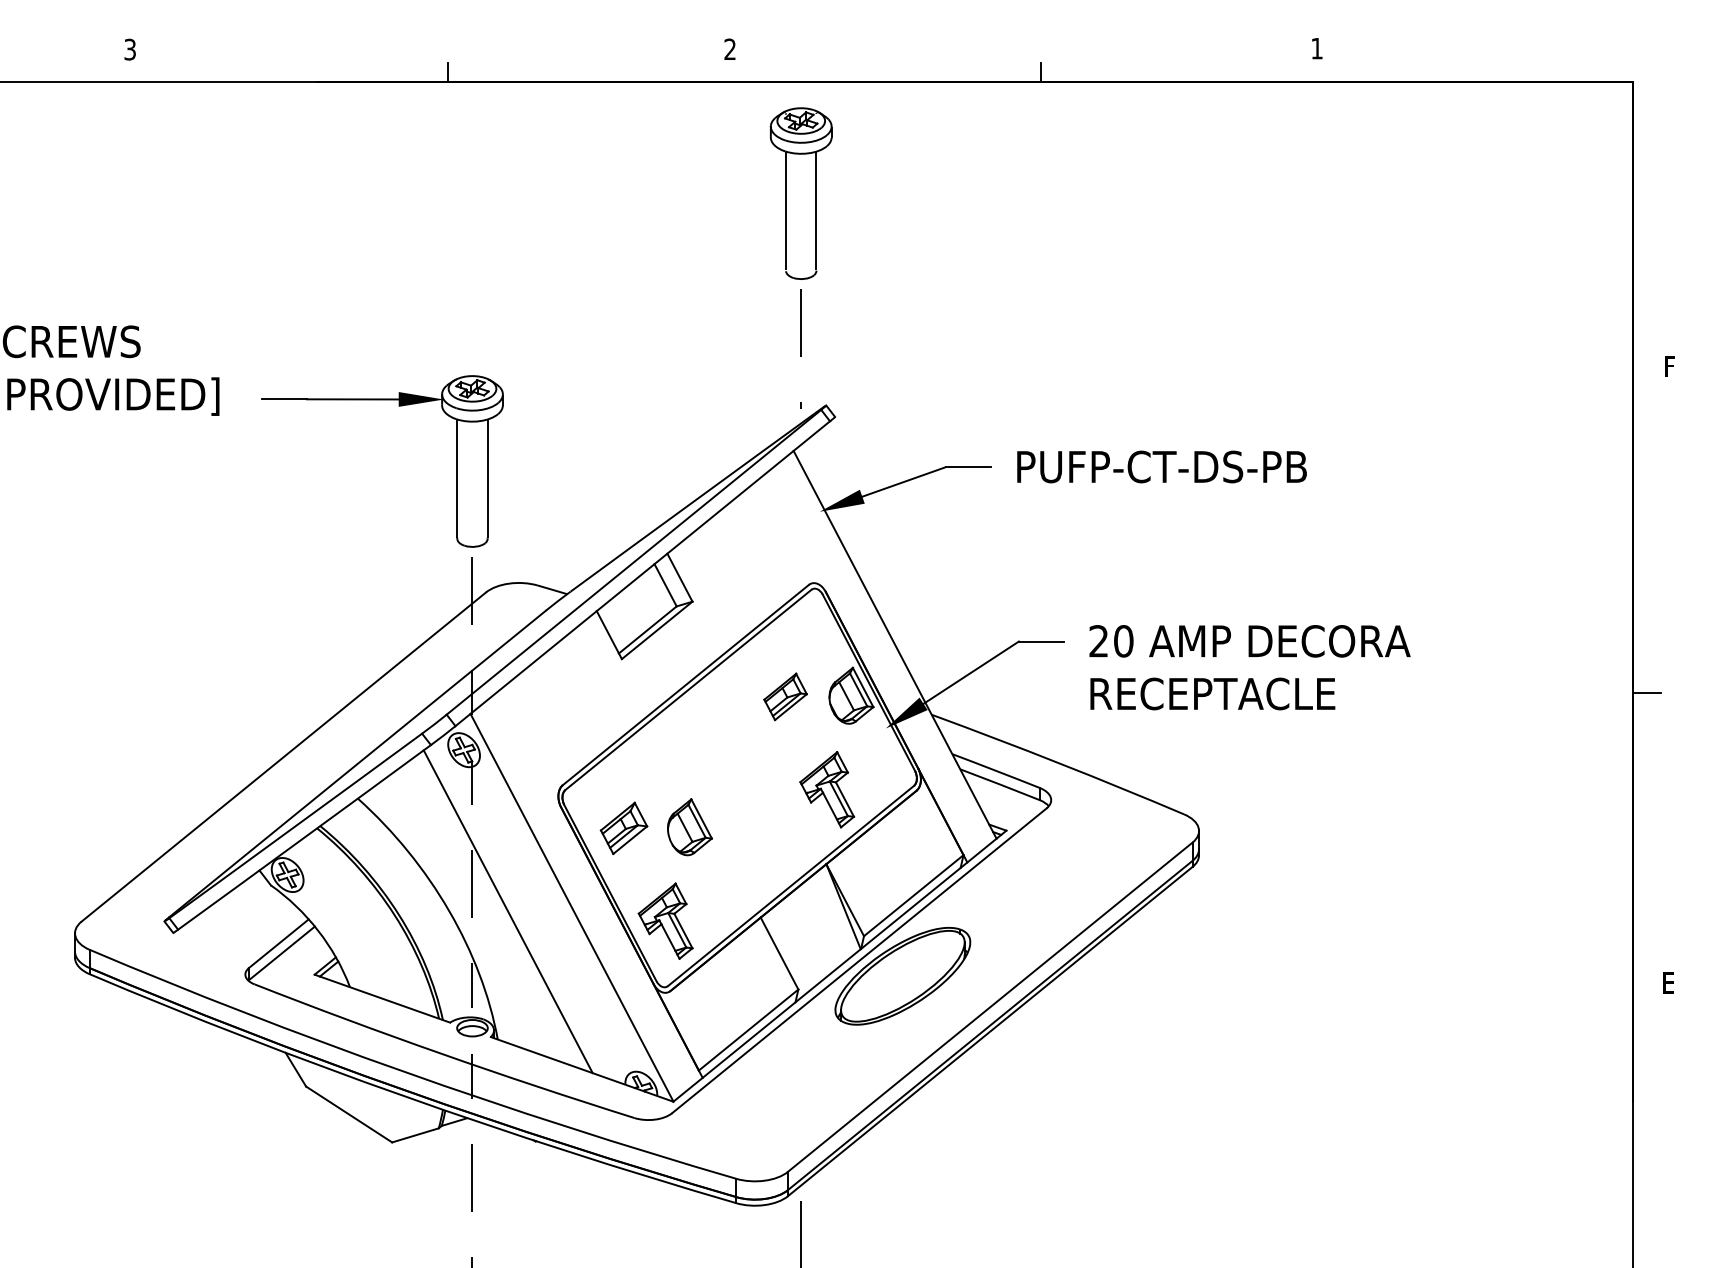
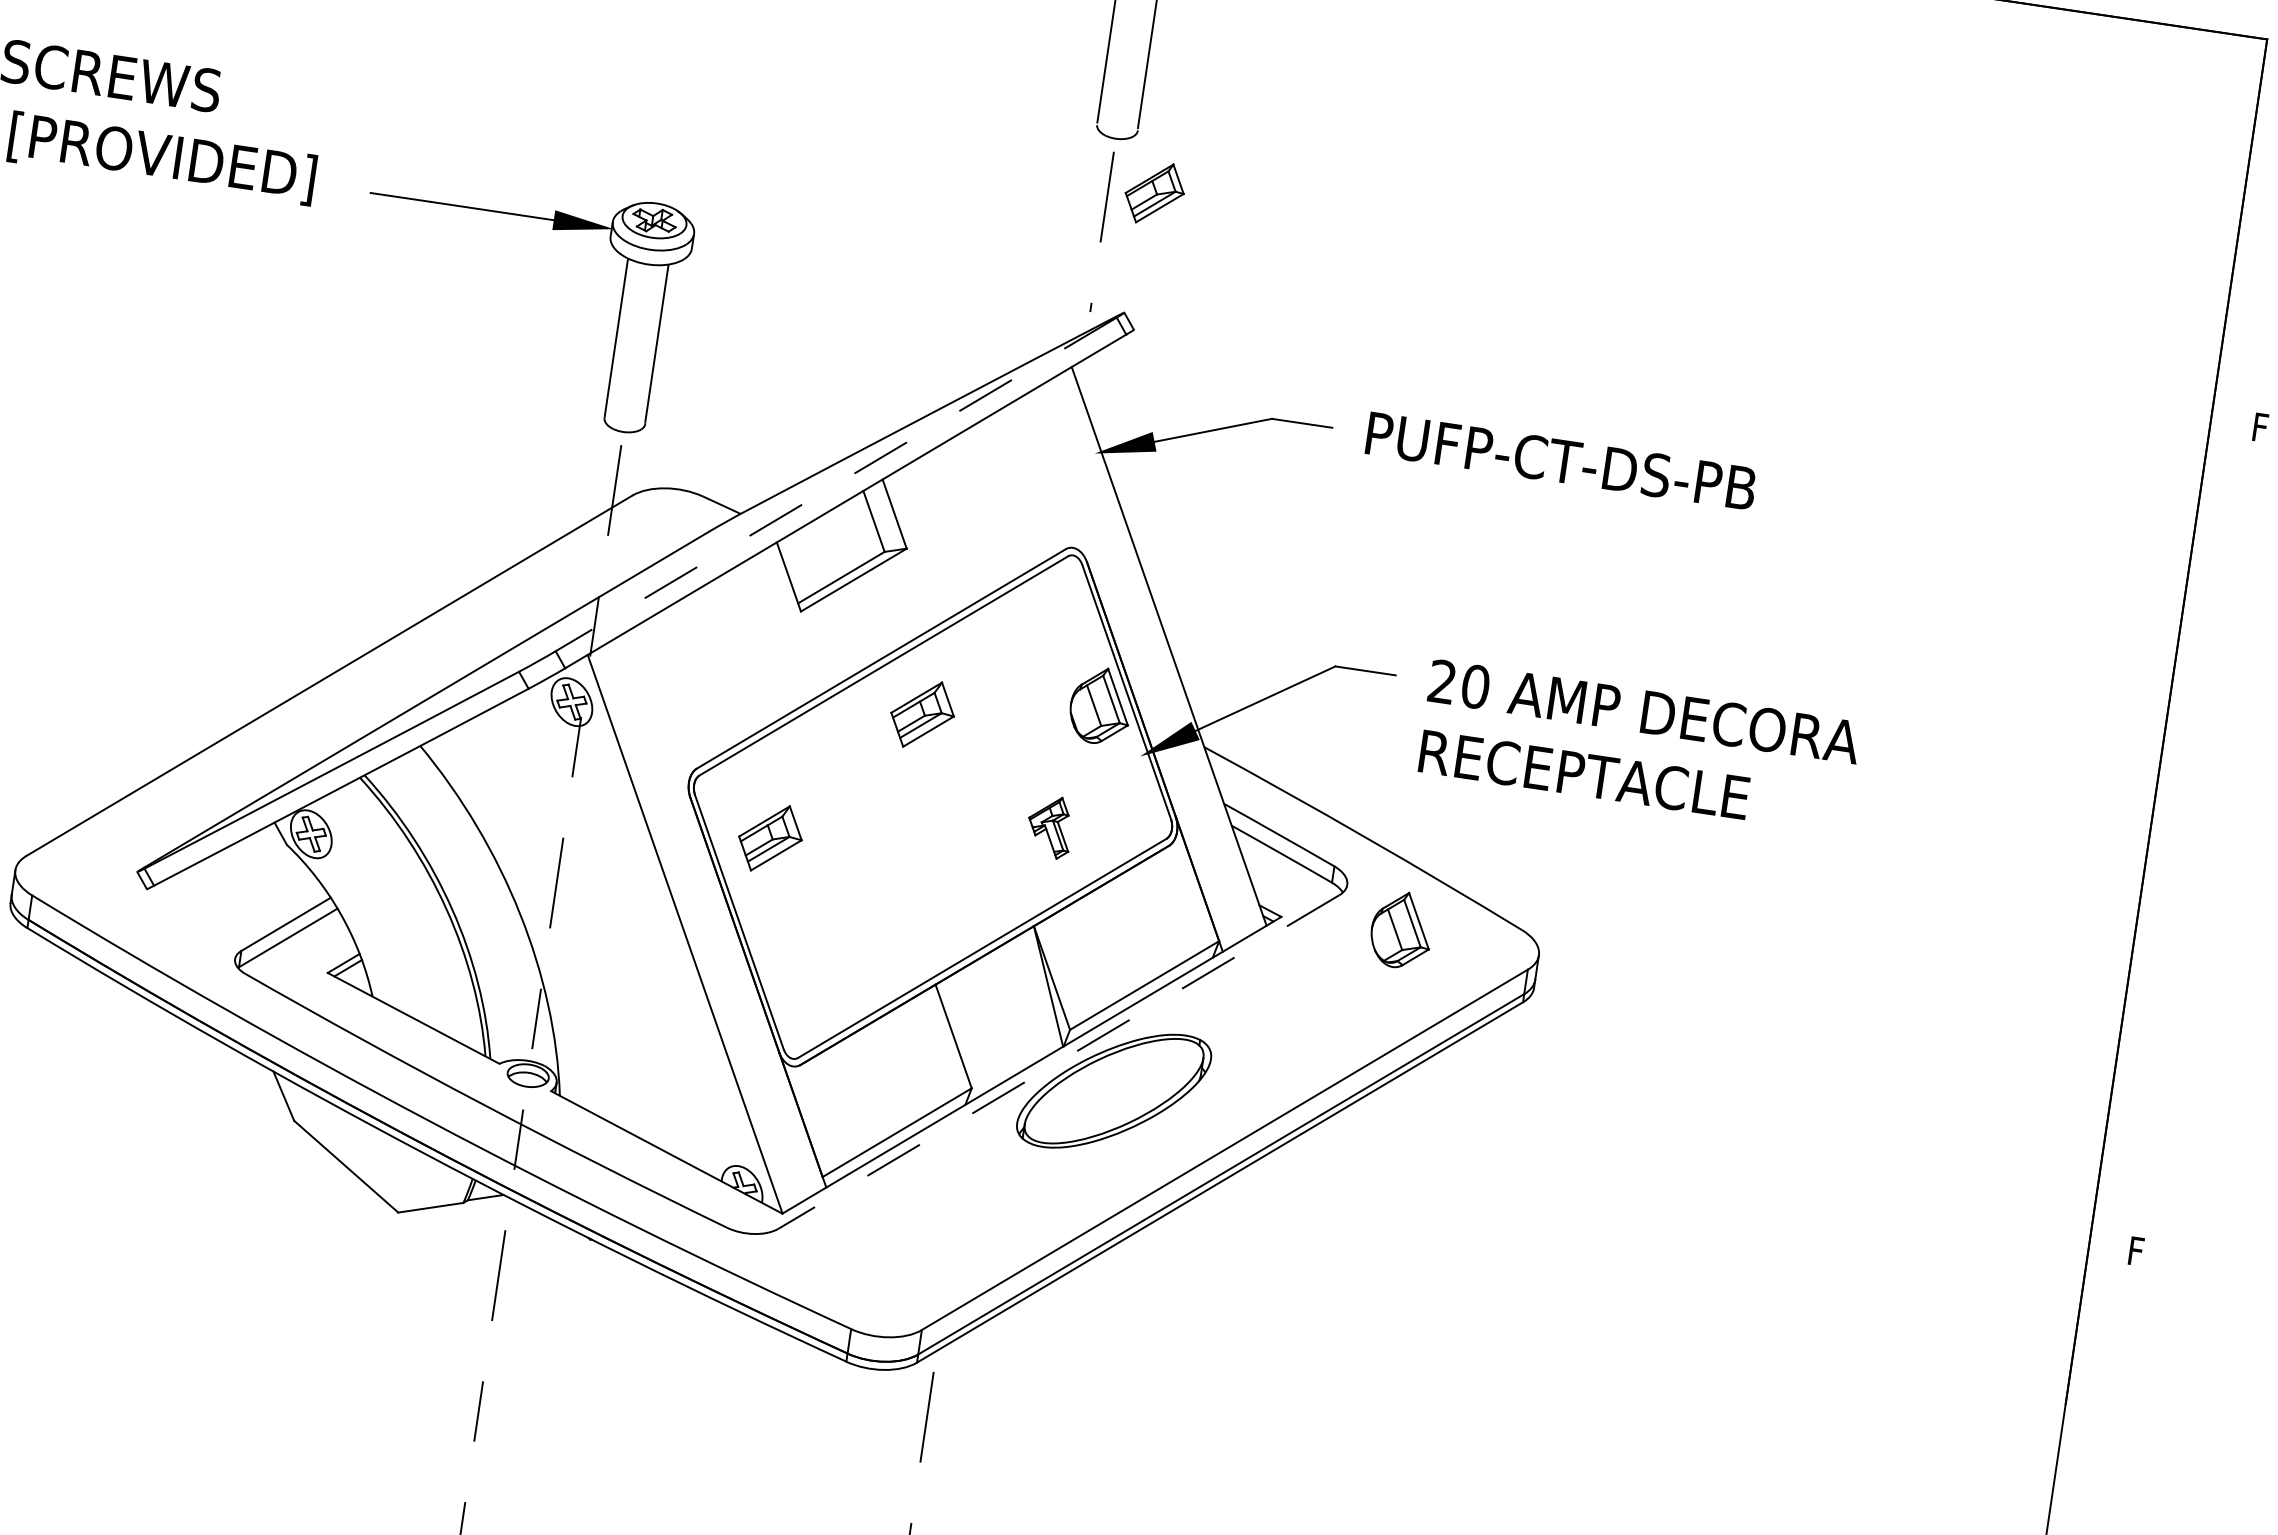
line: (633, 562) -> (835, 484), solid -> dashed
line: (1647, 693) -> (2165, 860), removed
part: (785, 696) -> (1154, 192), moved
part: (721, 721) -> (921, 714), added
part: (827, 789) -> (1050, 826), size x0.6
part: (689, 827) -> (1401, 930), moved
line: (507, 911) -> (598, 926), removed
part: (665, 920) -> (807, 969), removed
line: (858, 961) -> (1057, 1062), solid -> dashed
text: (1669, 982) -> (2138, 1250), E -> F

